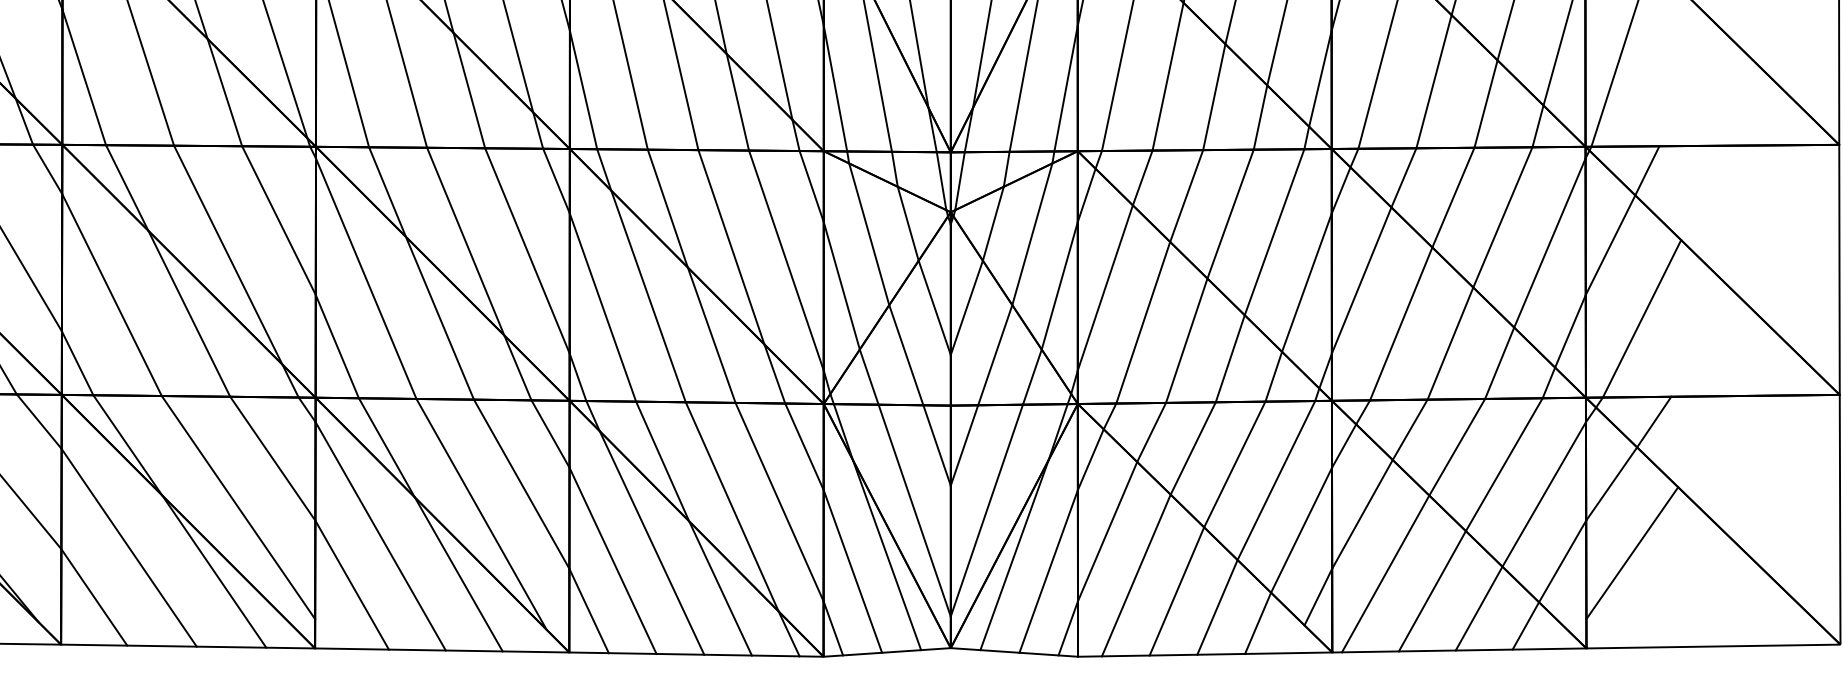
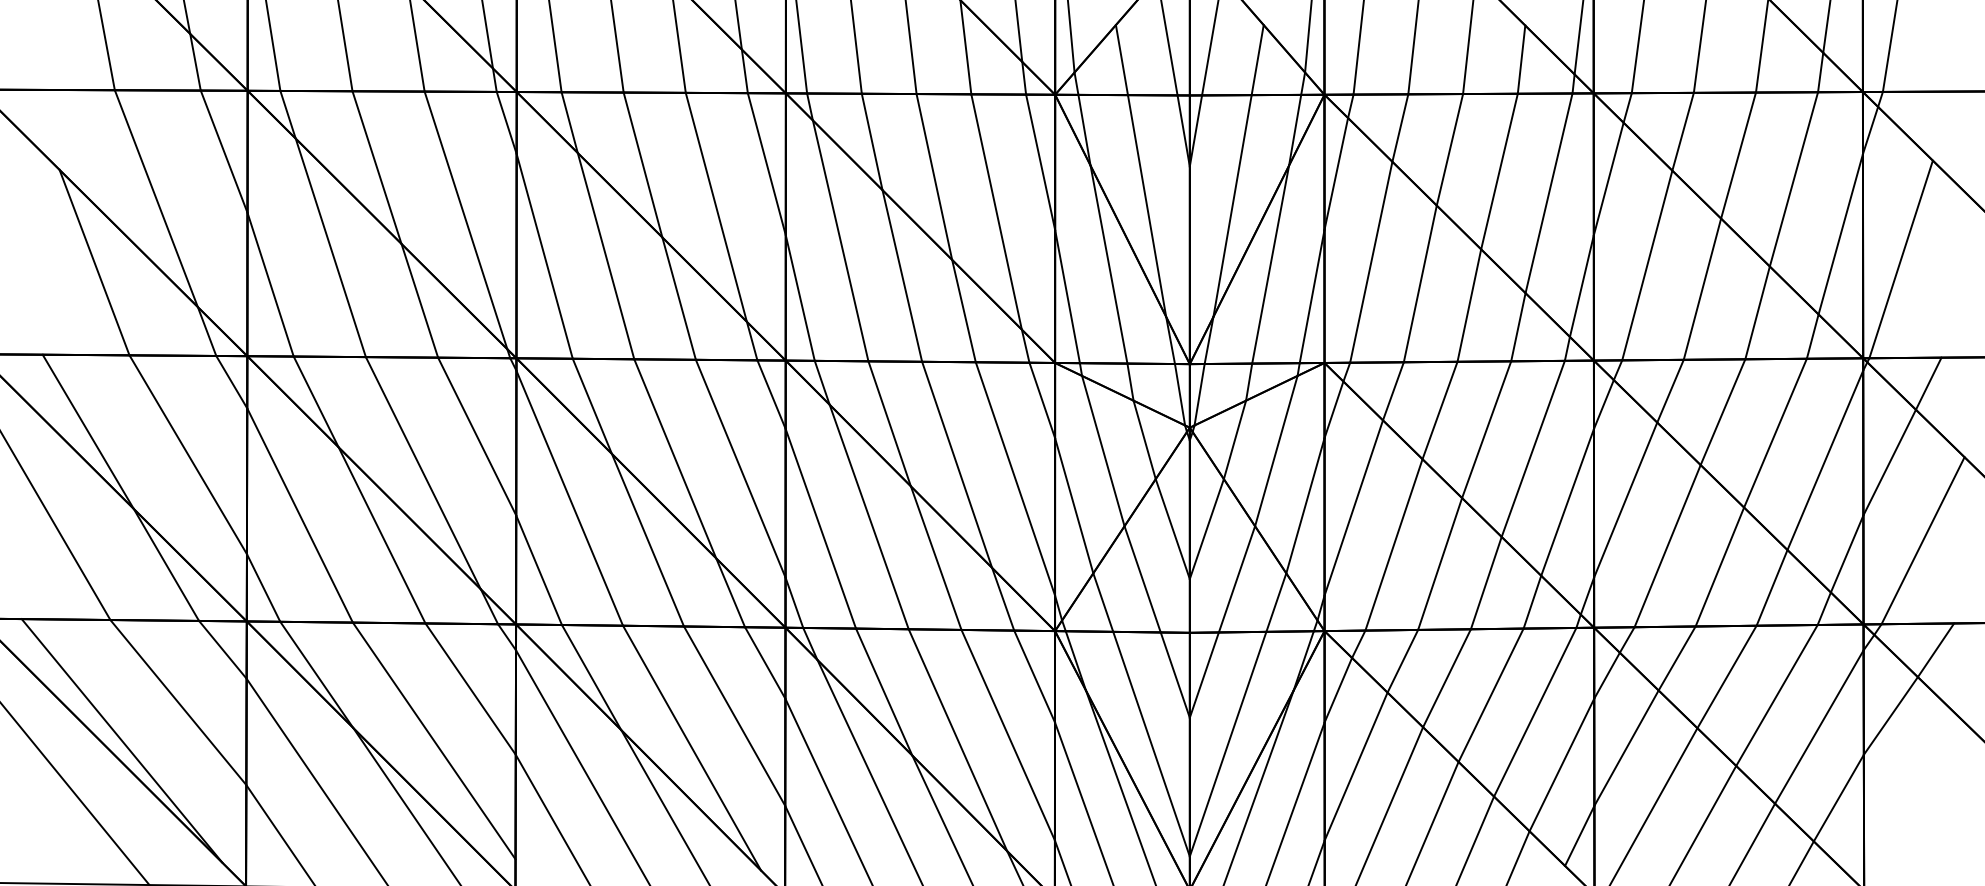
line: (1632, 553) -> (1912, 789), removed

